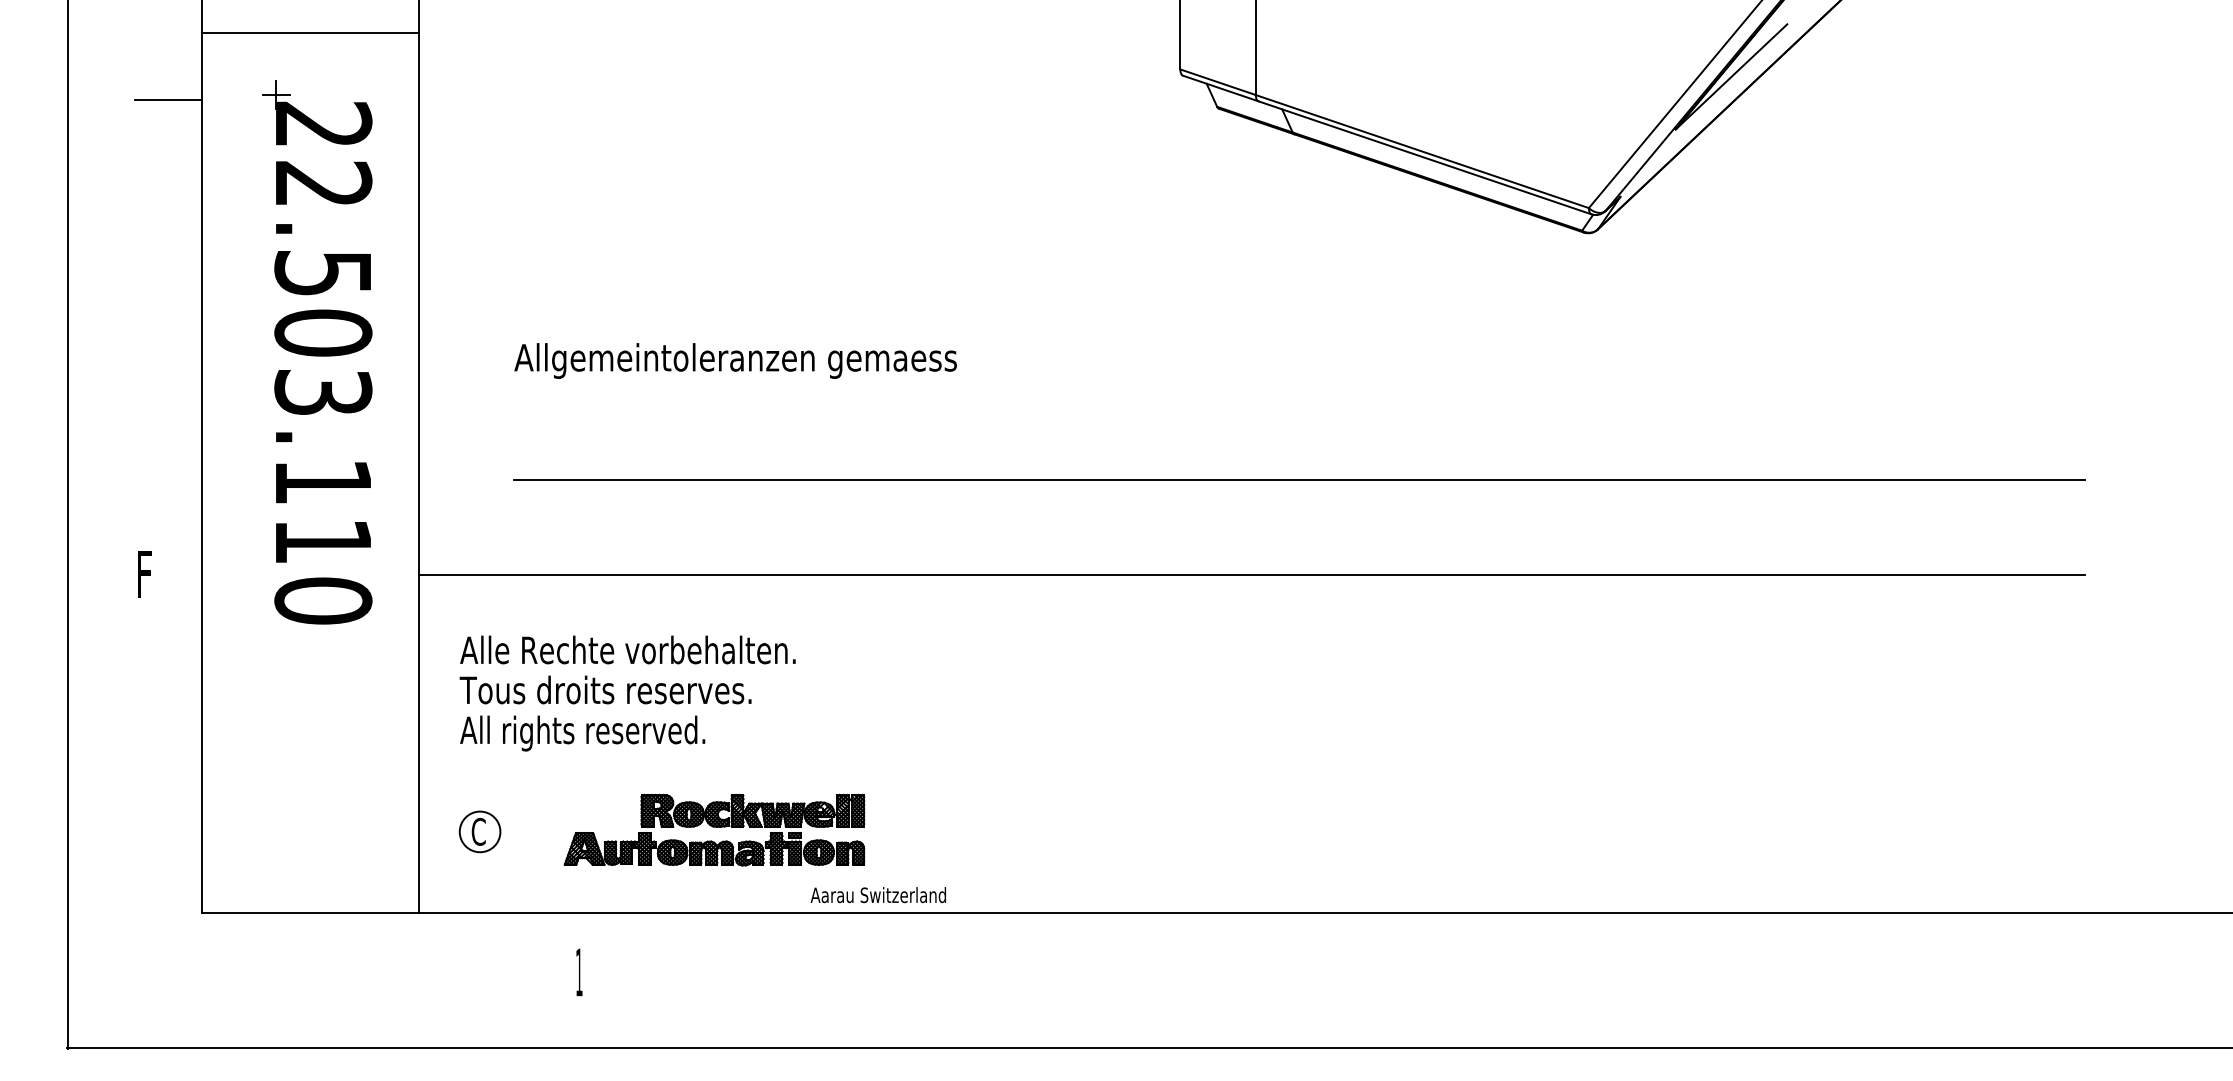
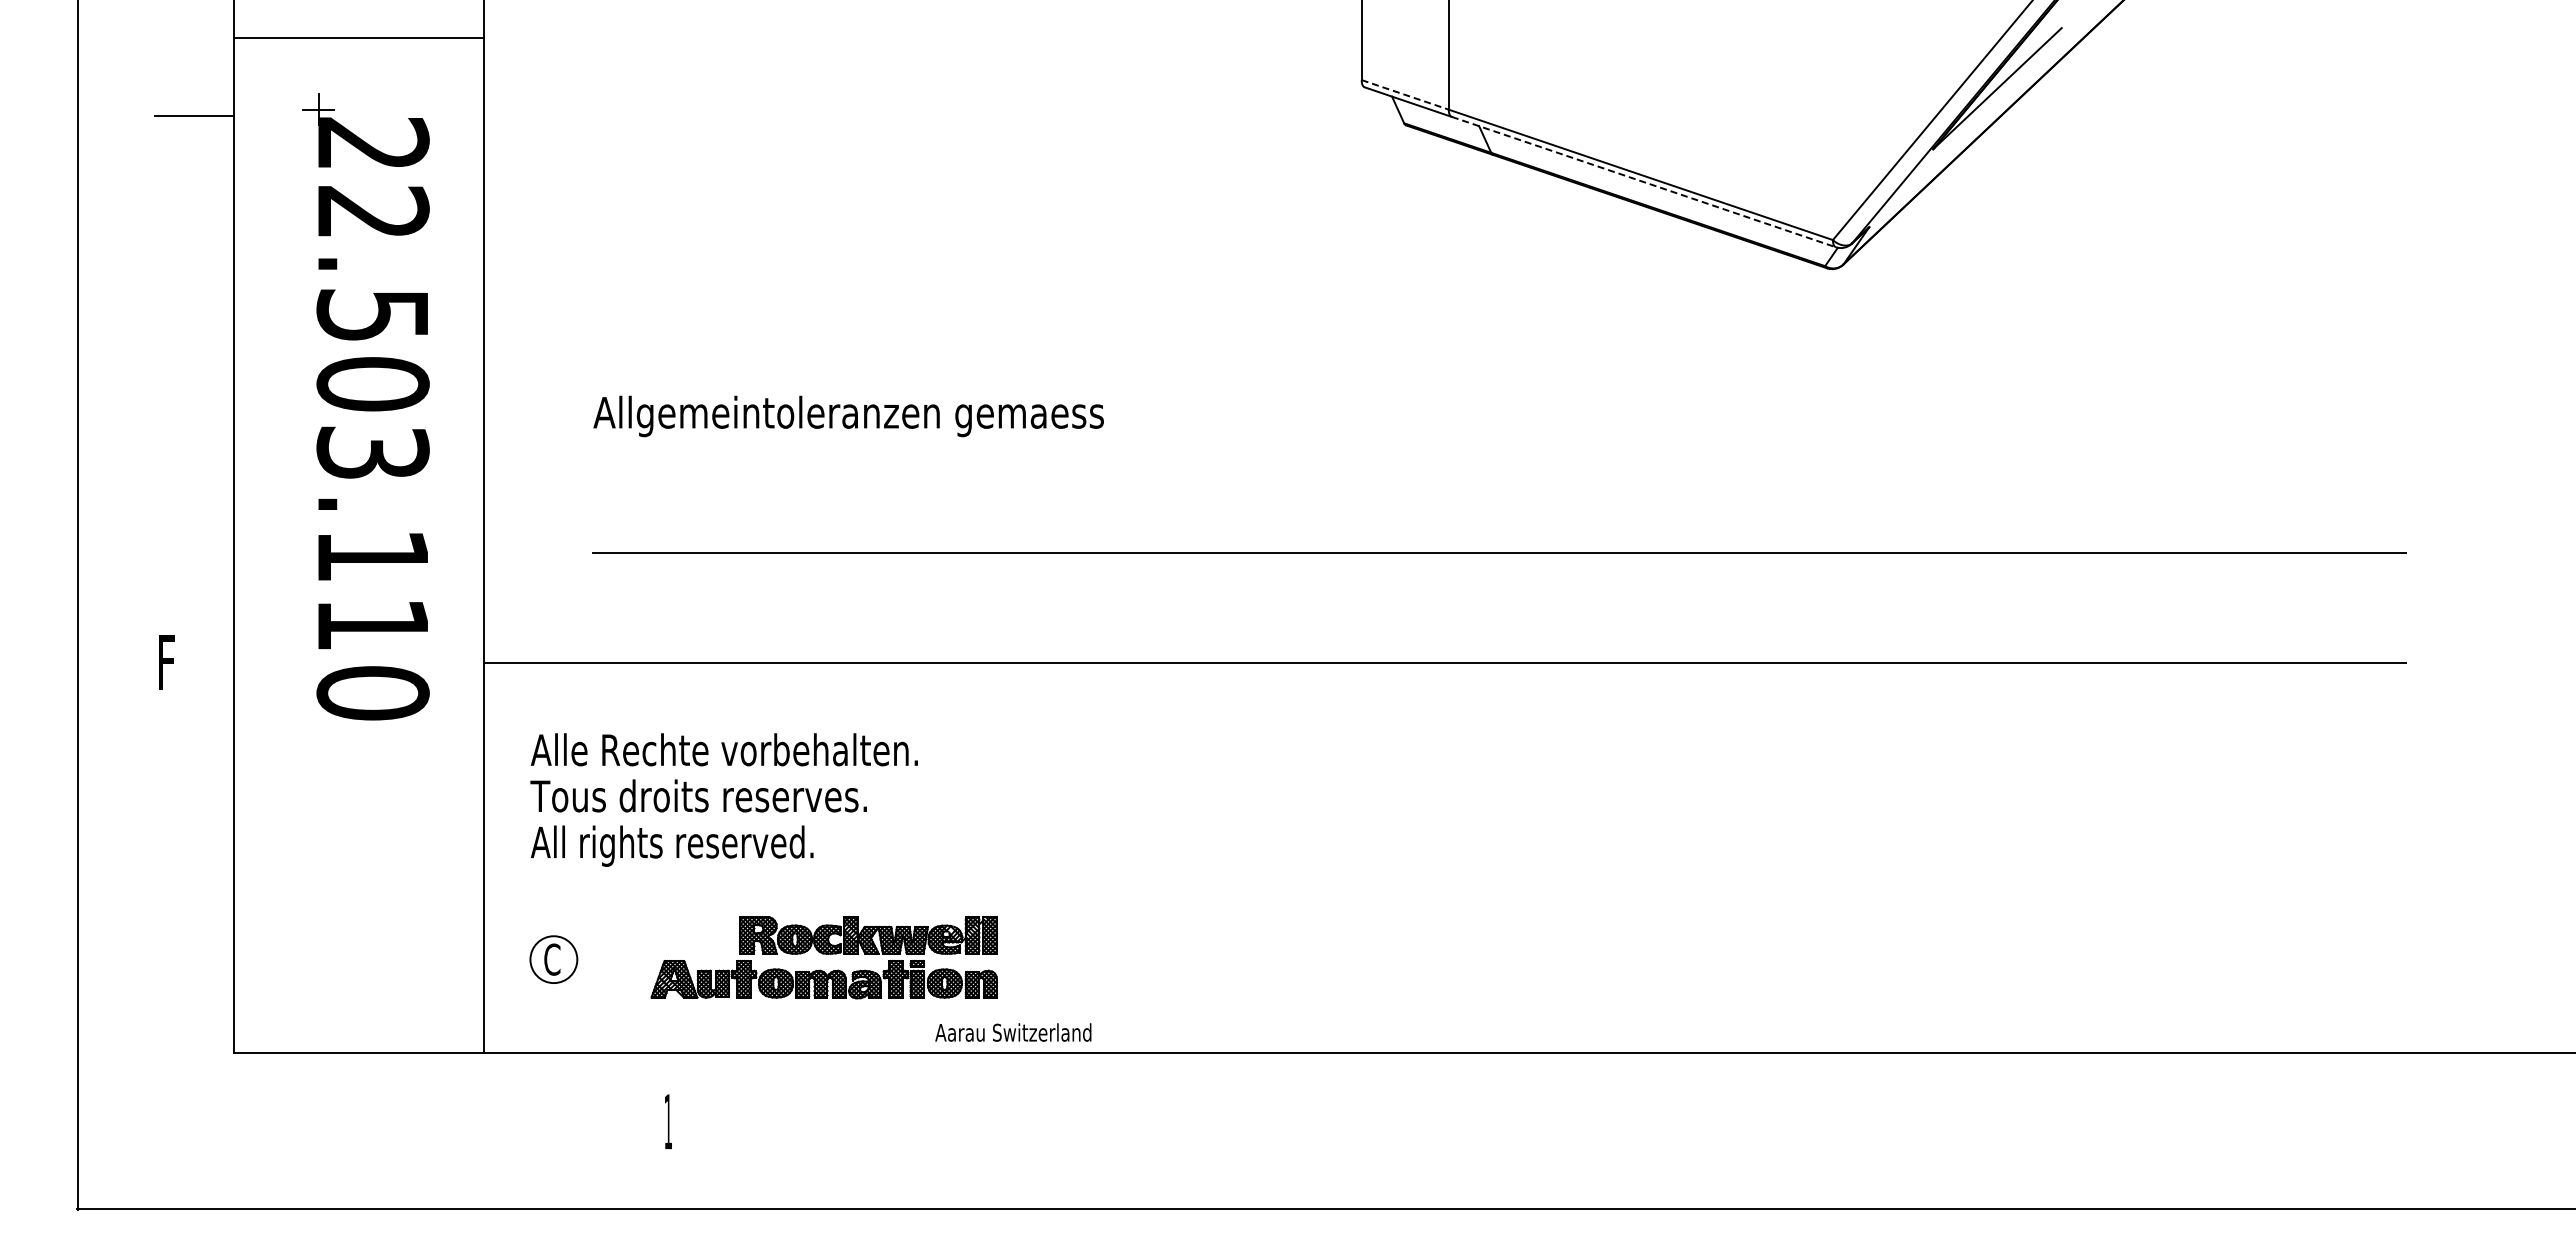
line: (1218, 81) -> (1405, 94), solid -> dashed
line: (1424, 158) -> (1643, 182), solid -> dashed

